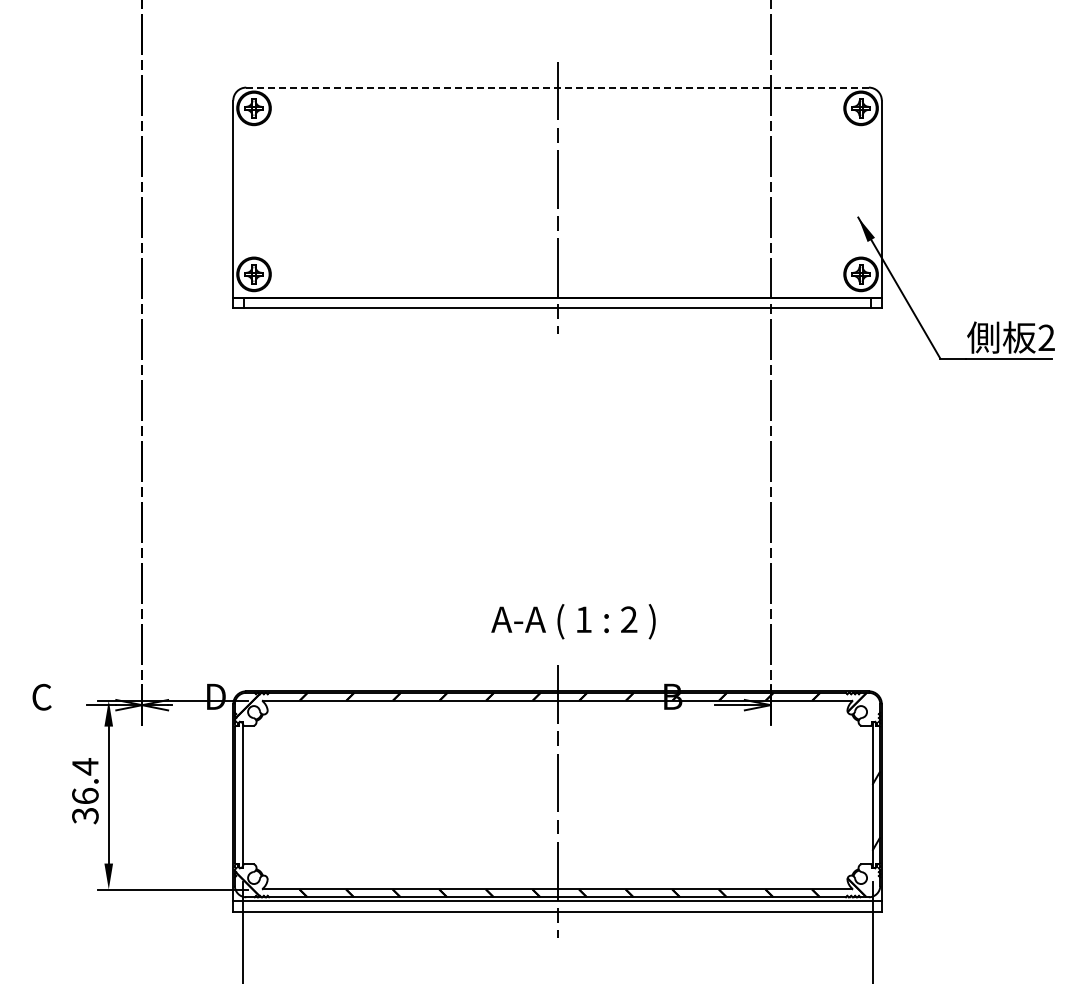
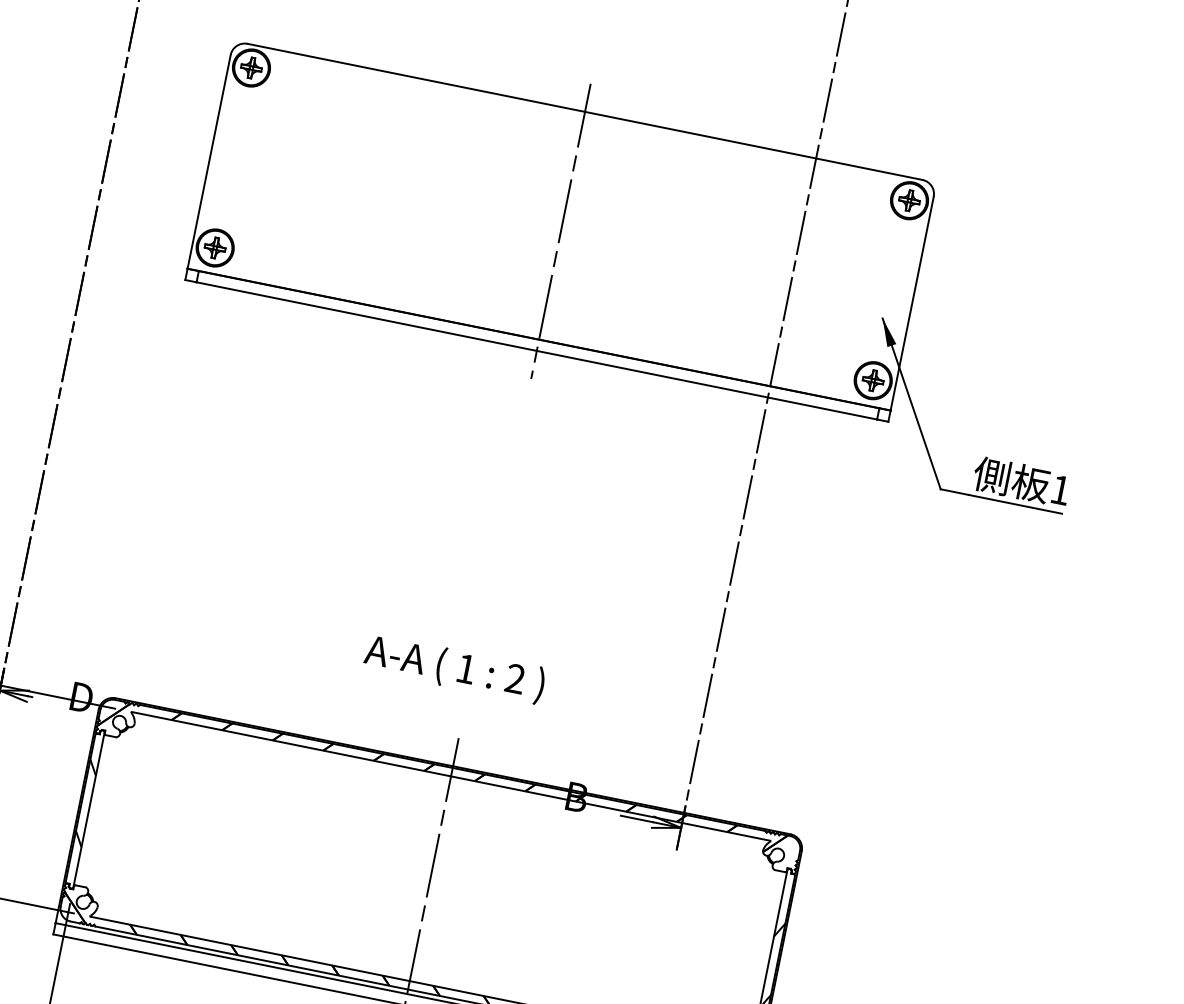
line: (558, 87) -> (586, 111), dashed -> solid
text: (1046, 337) -> (1060, 489), 2 -> 1
text: (573, 621) -> (454, 668), moved
hatch: (238, 789) -> (85, 802), added

